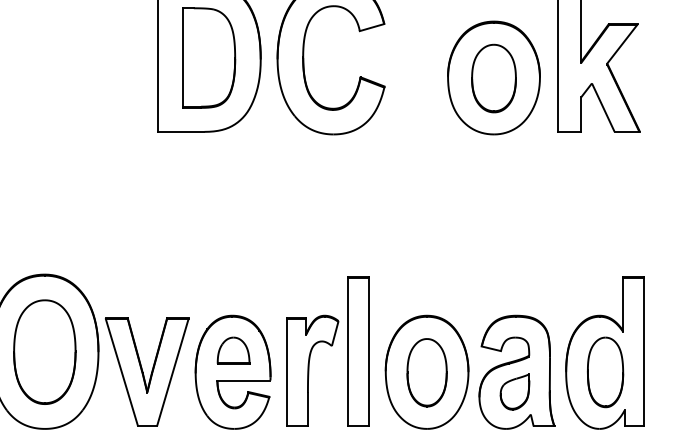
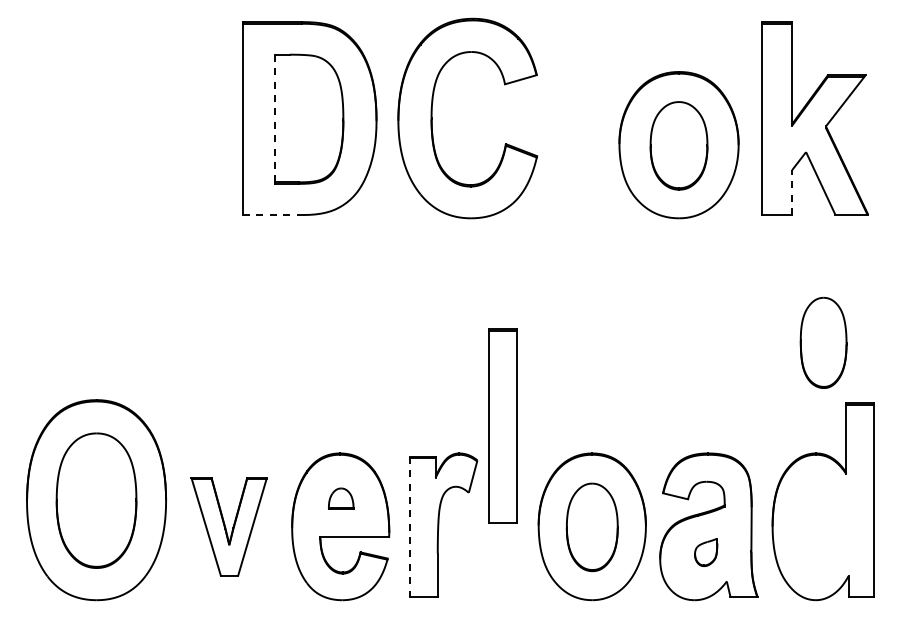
line: (182, 57) -> (275, 118), solid -> dashed
line: (581, 114) -> (792, 192), solid -> dashed
line: (180, 132) -> (272, 215), solid -> dashed
part: (232, 350) -> (340, 498), size x0.6
part: (357, 351) -> (502, 425), moved
part: (146, 372) -> (228, 526), size x0.7
line: (286, 372) -> (410, 527), solid -> dashed
part: (605, 372) -> (823, 342), moved
part: (514, 392) -> (705, 552), size x0.6

